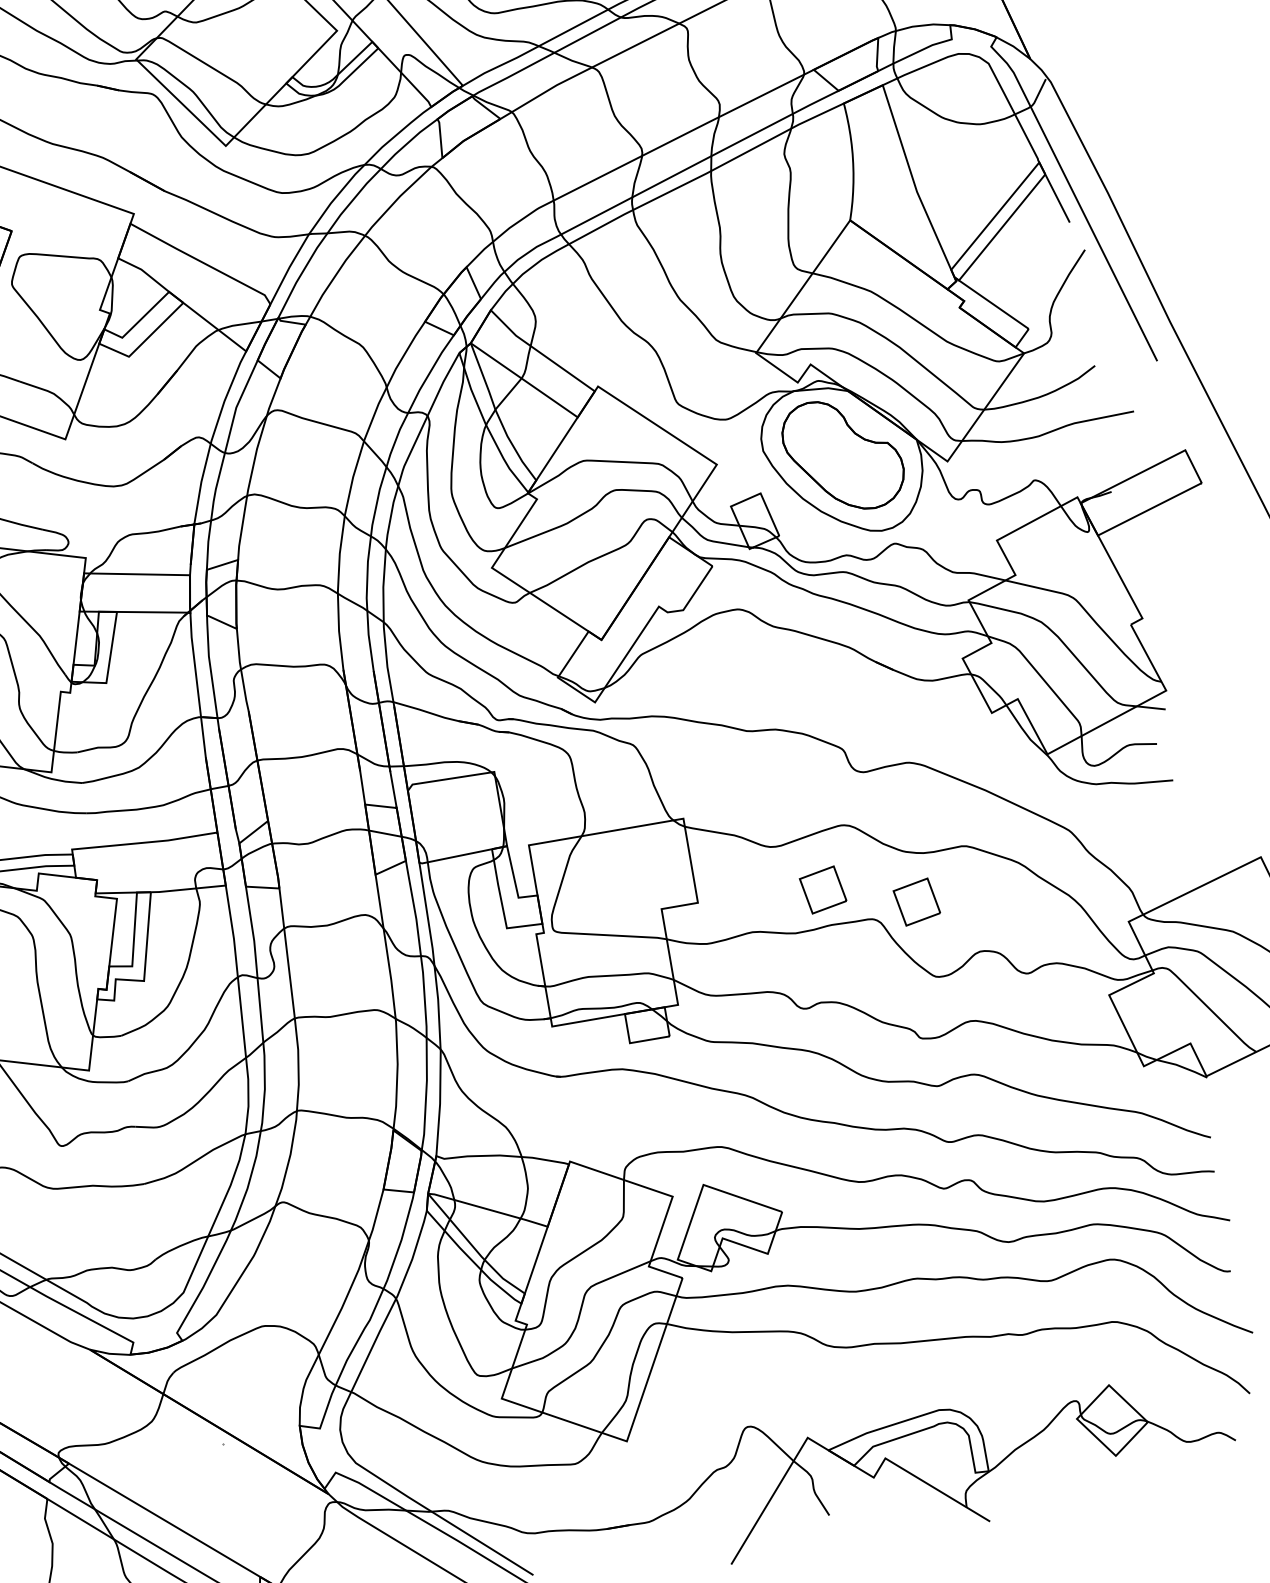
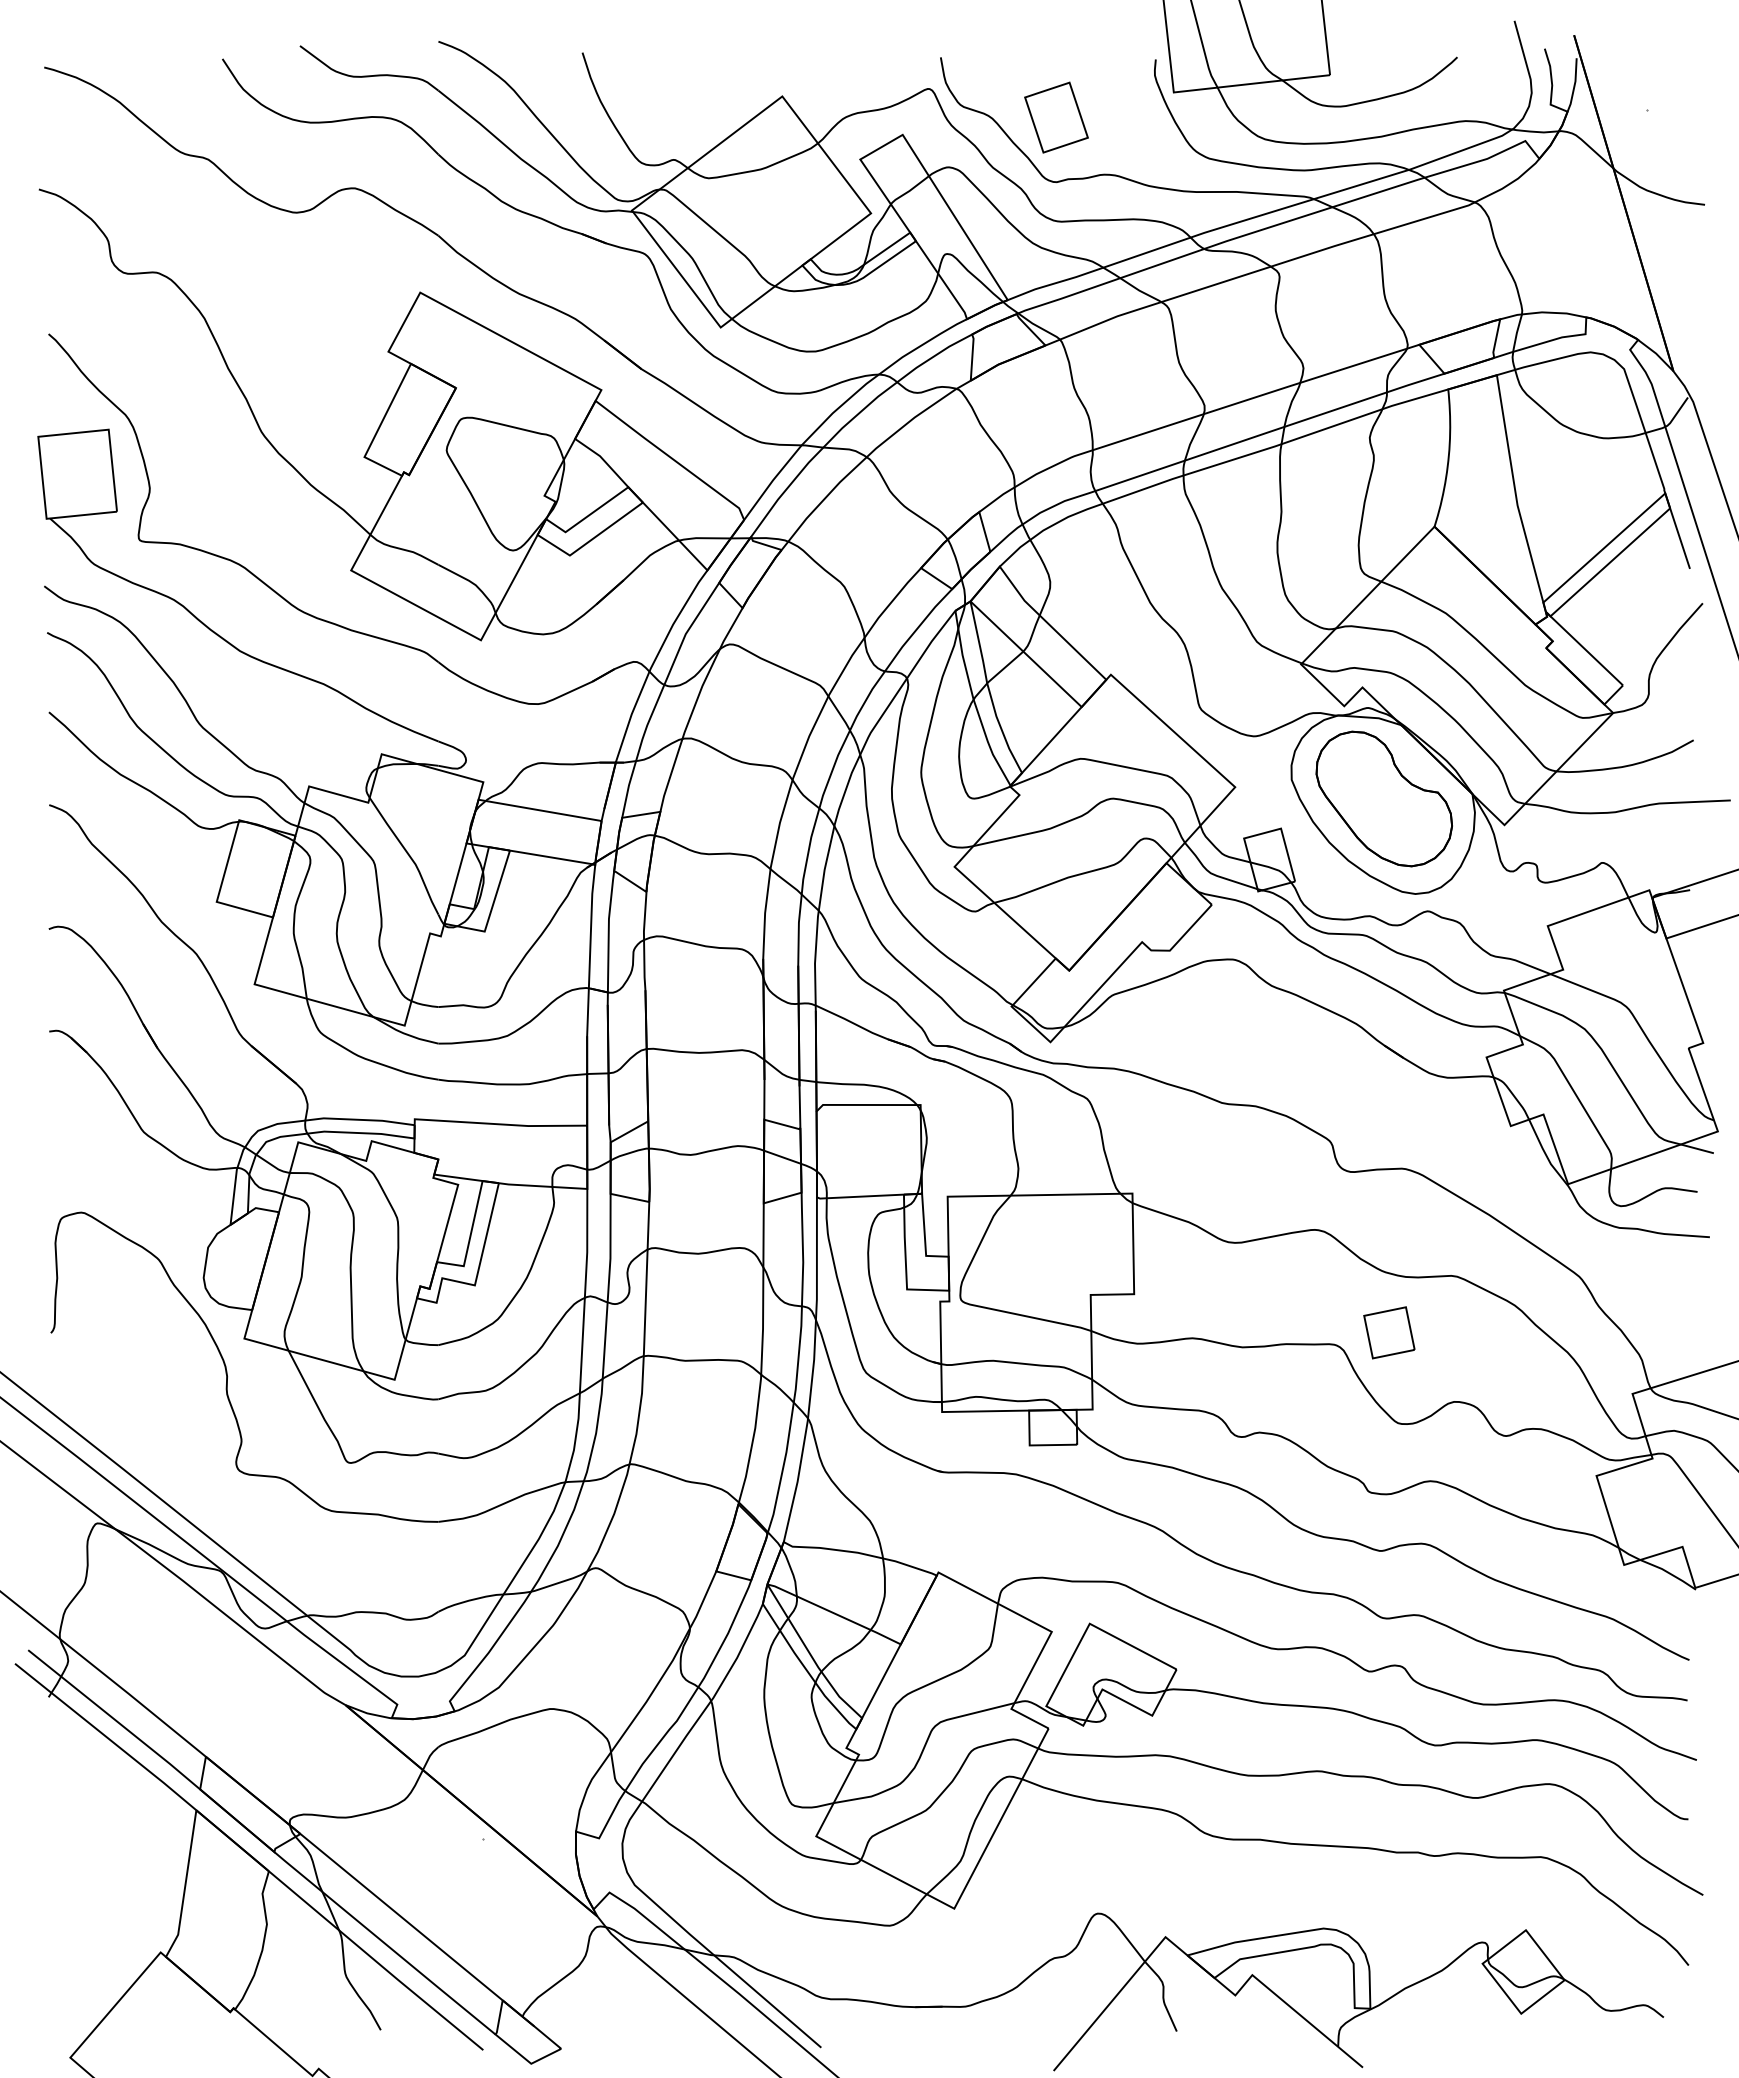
part: (823, 889) -> (1282, 1301), removed

